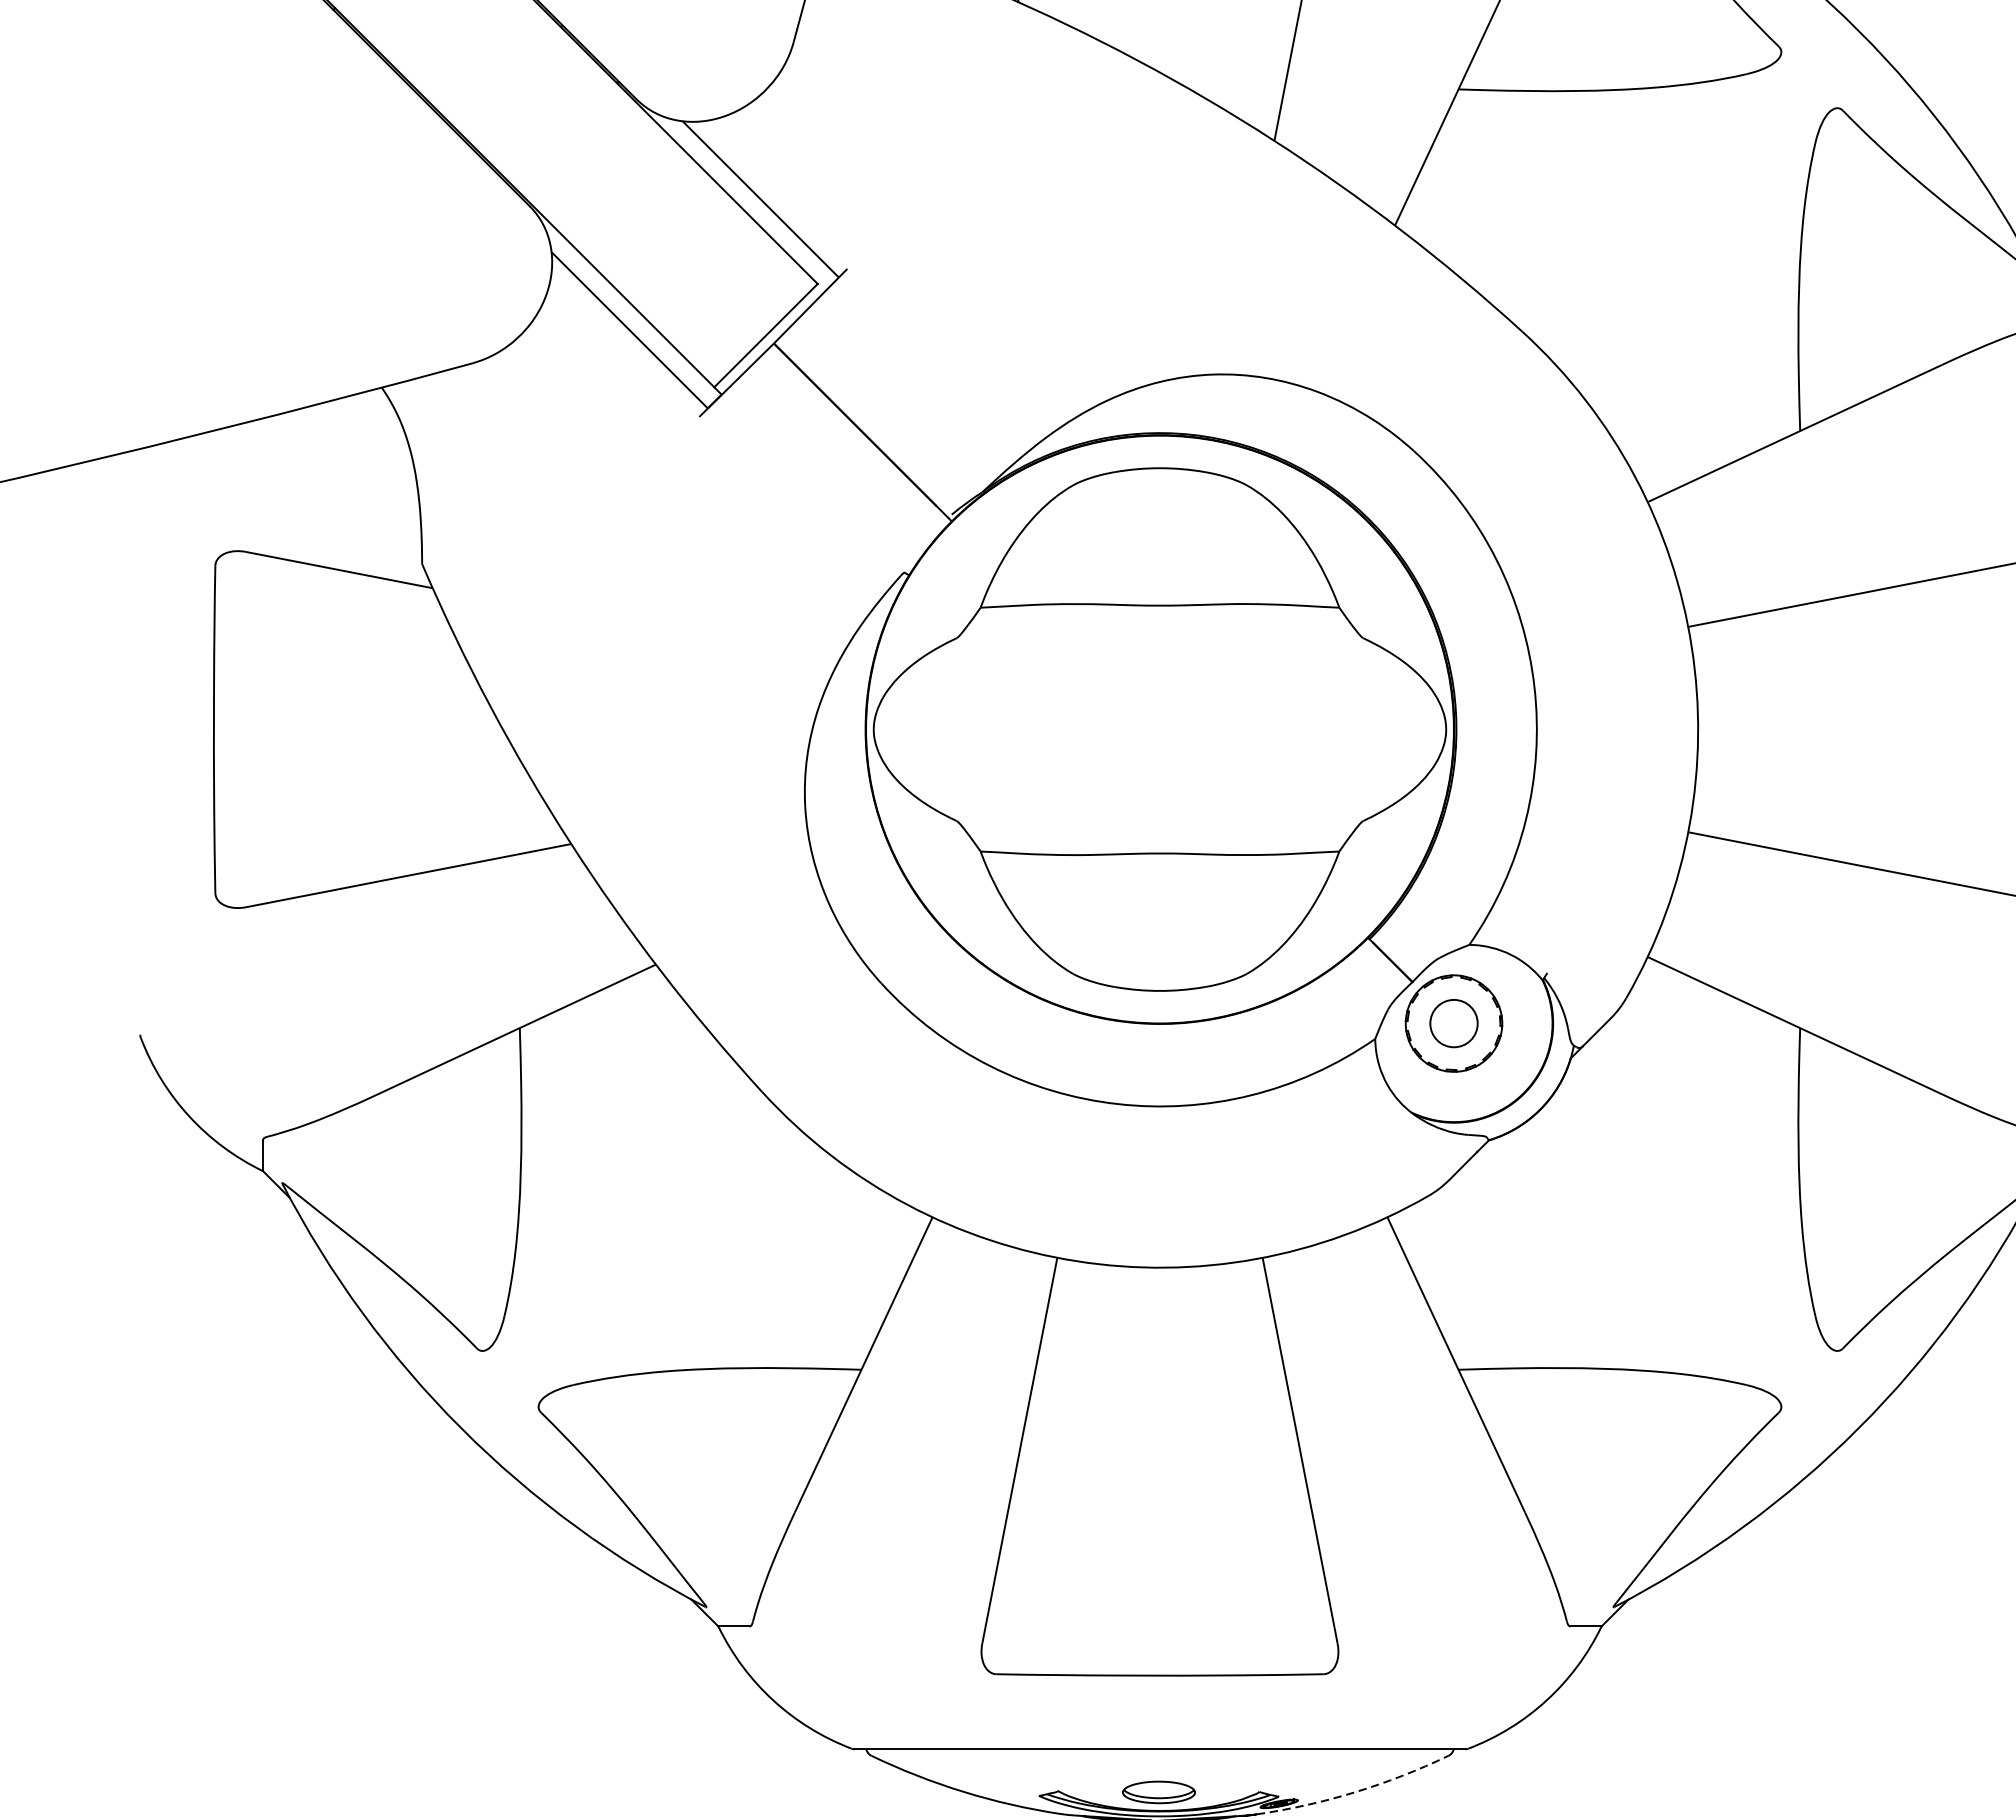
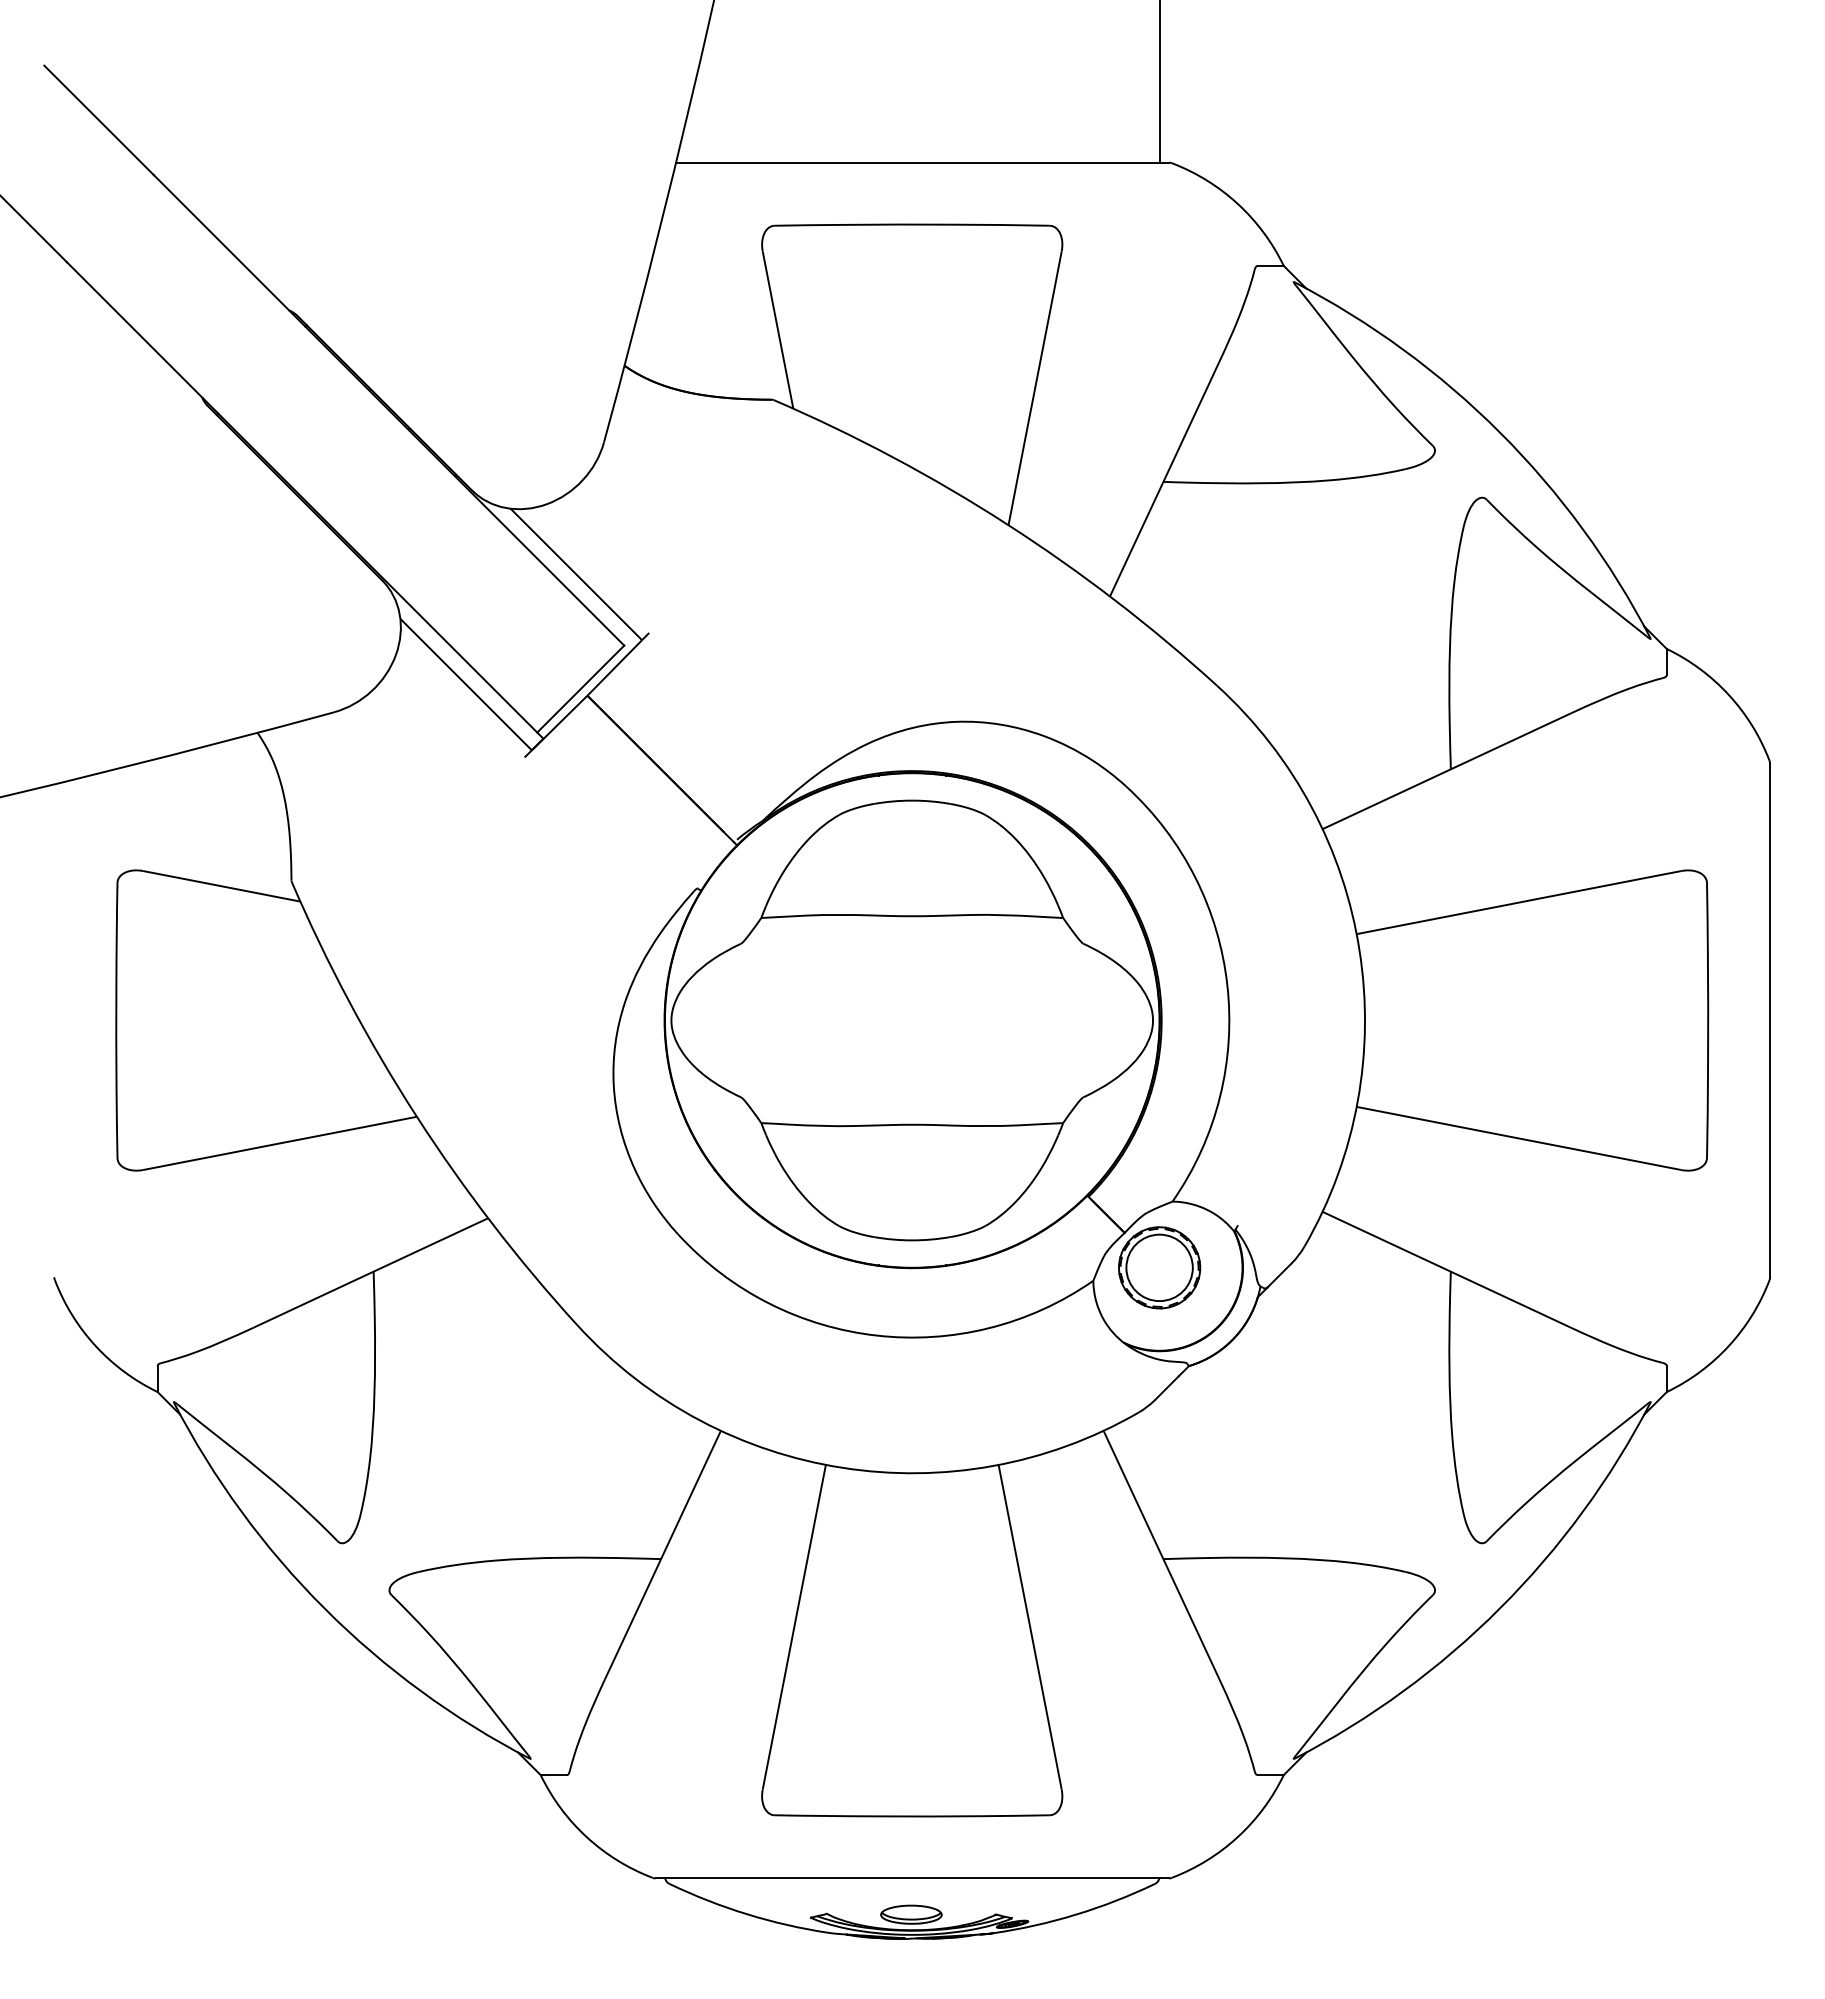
circle: (1453, 1023) -> (1159, 1267), size x1.67
arc: (1355, 1792) -> (1076, 1914), dashed -> solid

